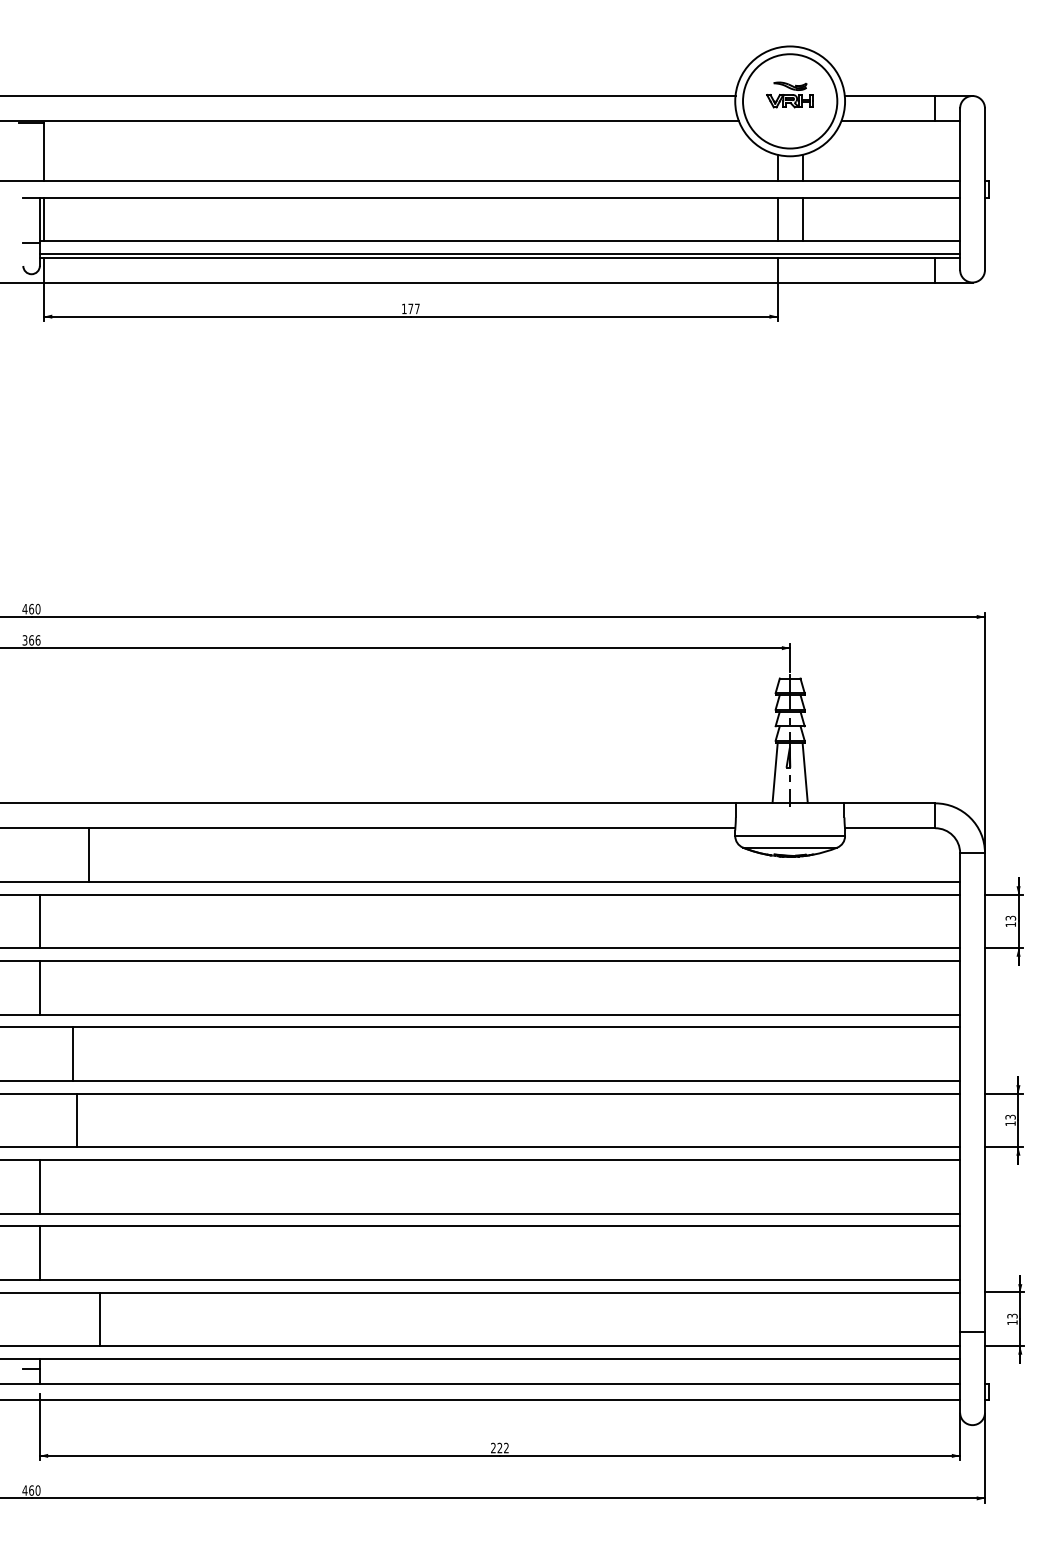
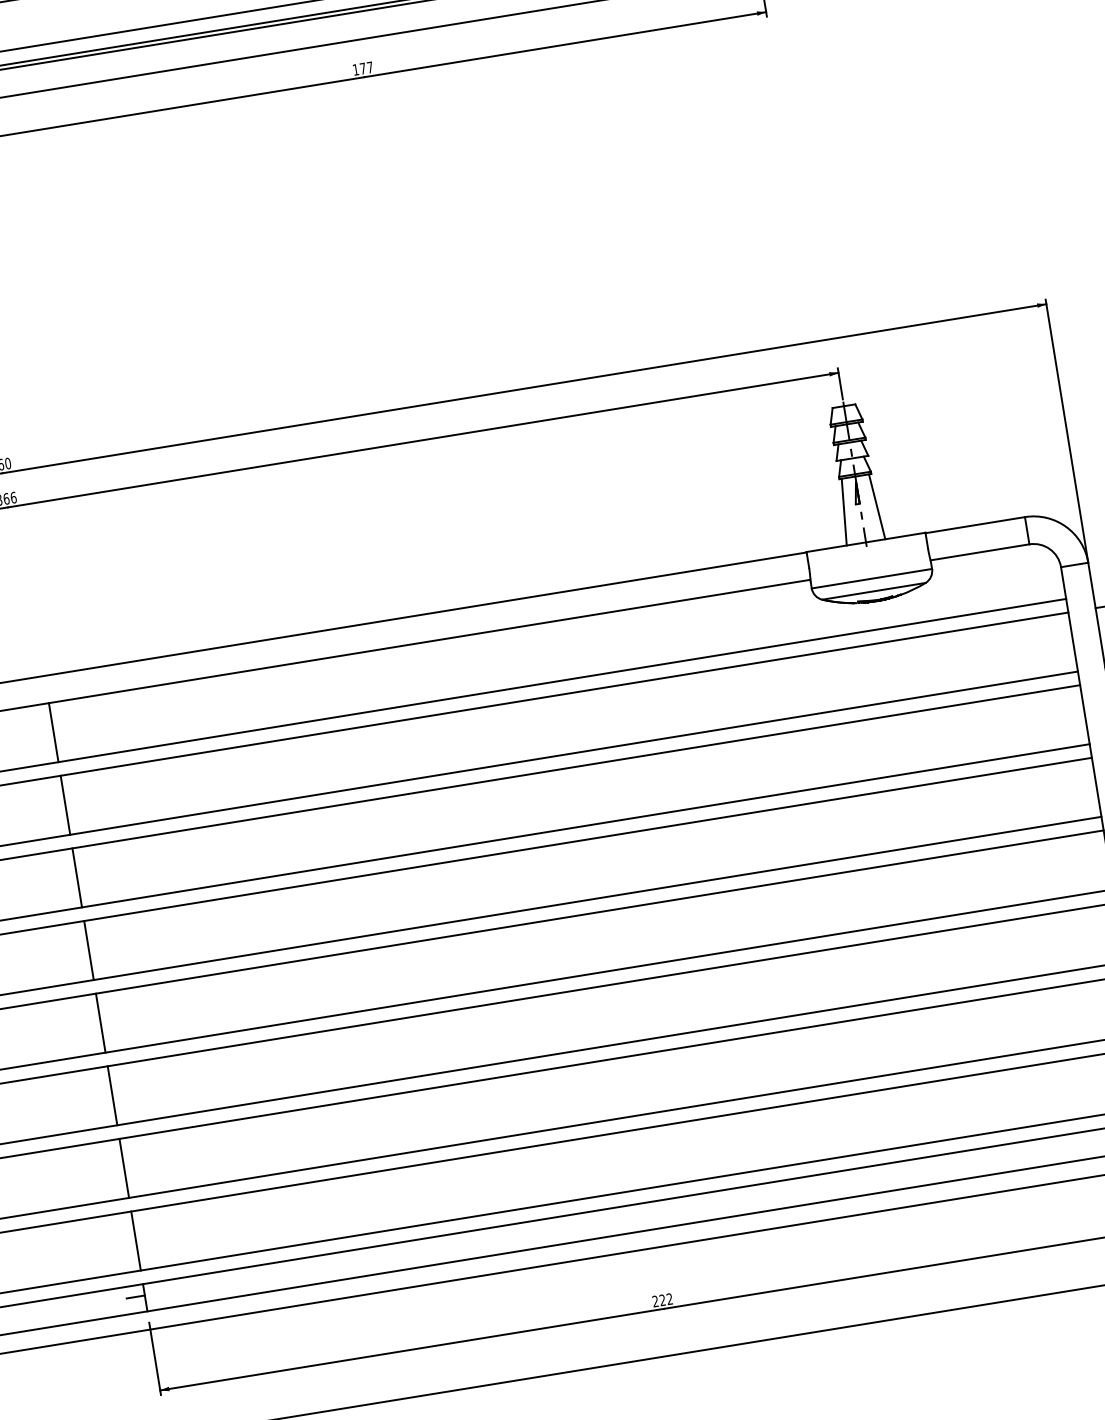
line: (88, 855) -> (53, 733), moved
line: (72, 1054) -> (88, 950), moved
line: (76, 1120) -> (100, 1023), moved
line: (99, 1319) -> (135, 1241), moved

